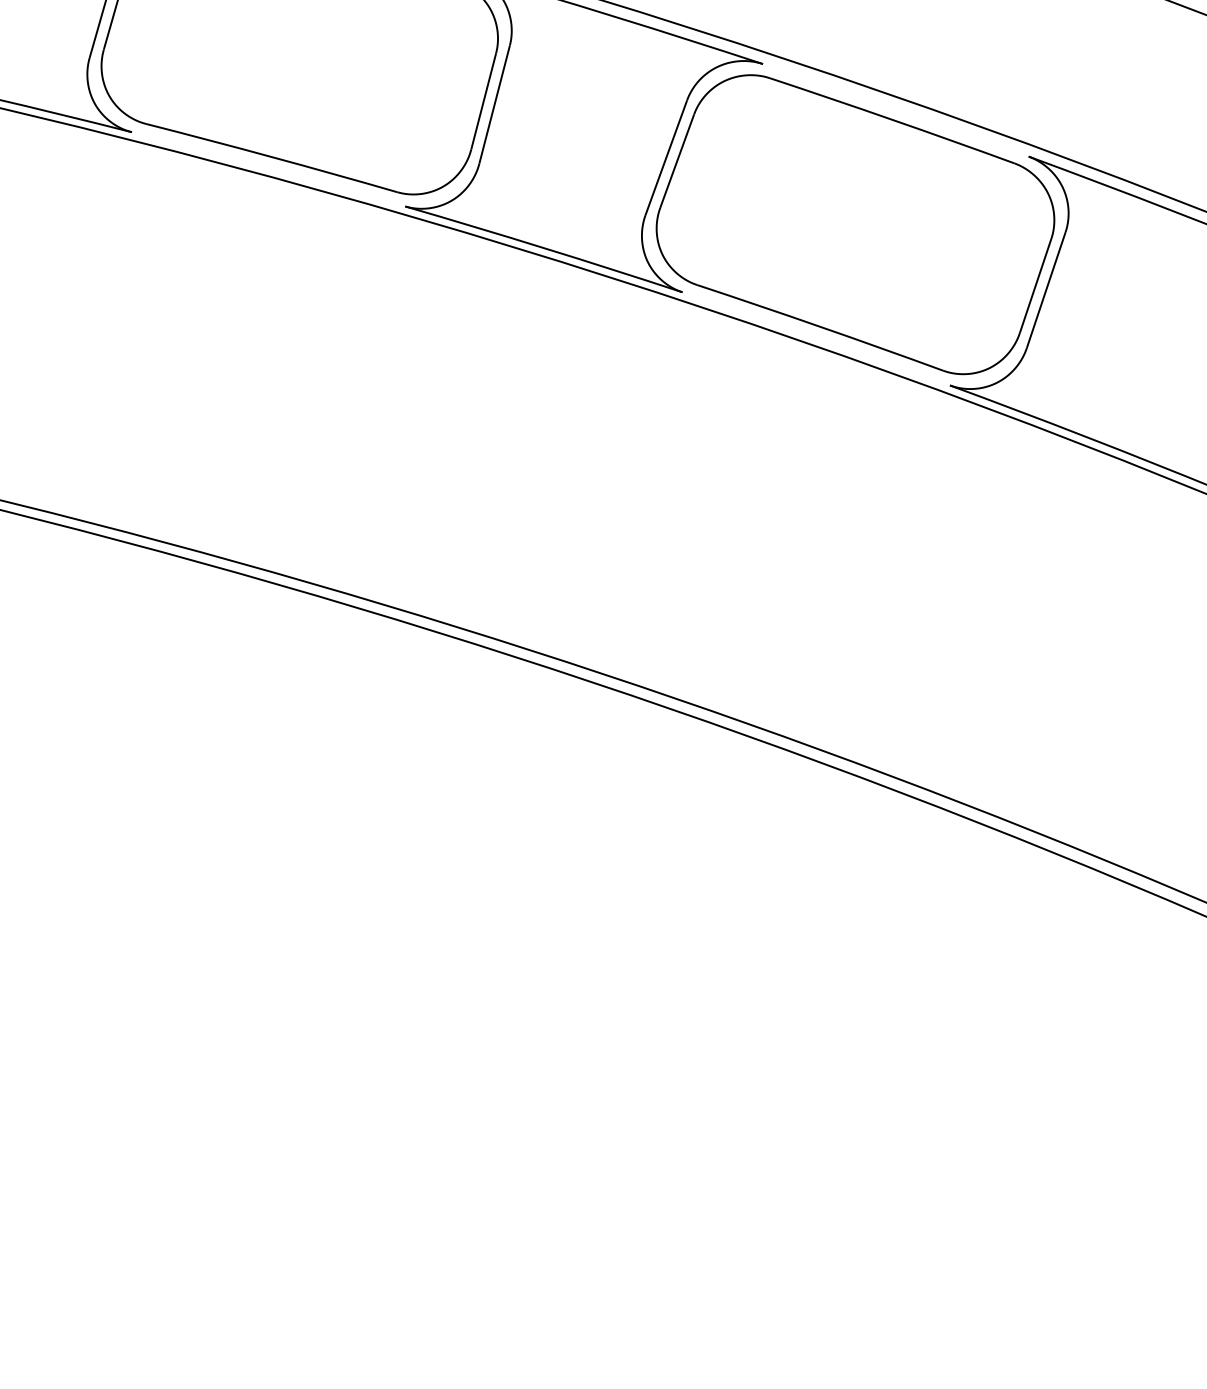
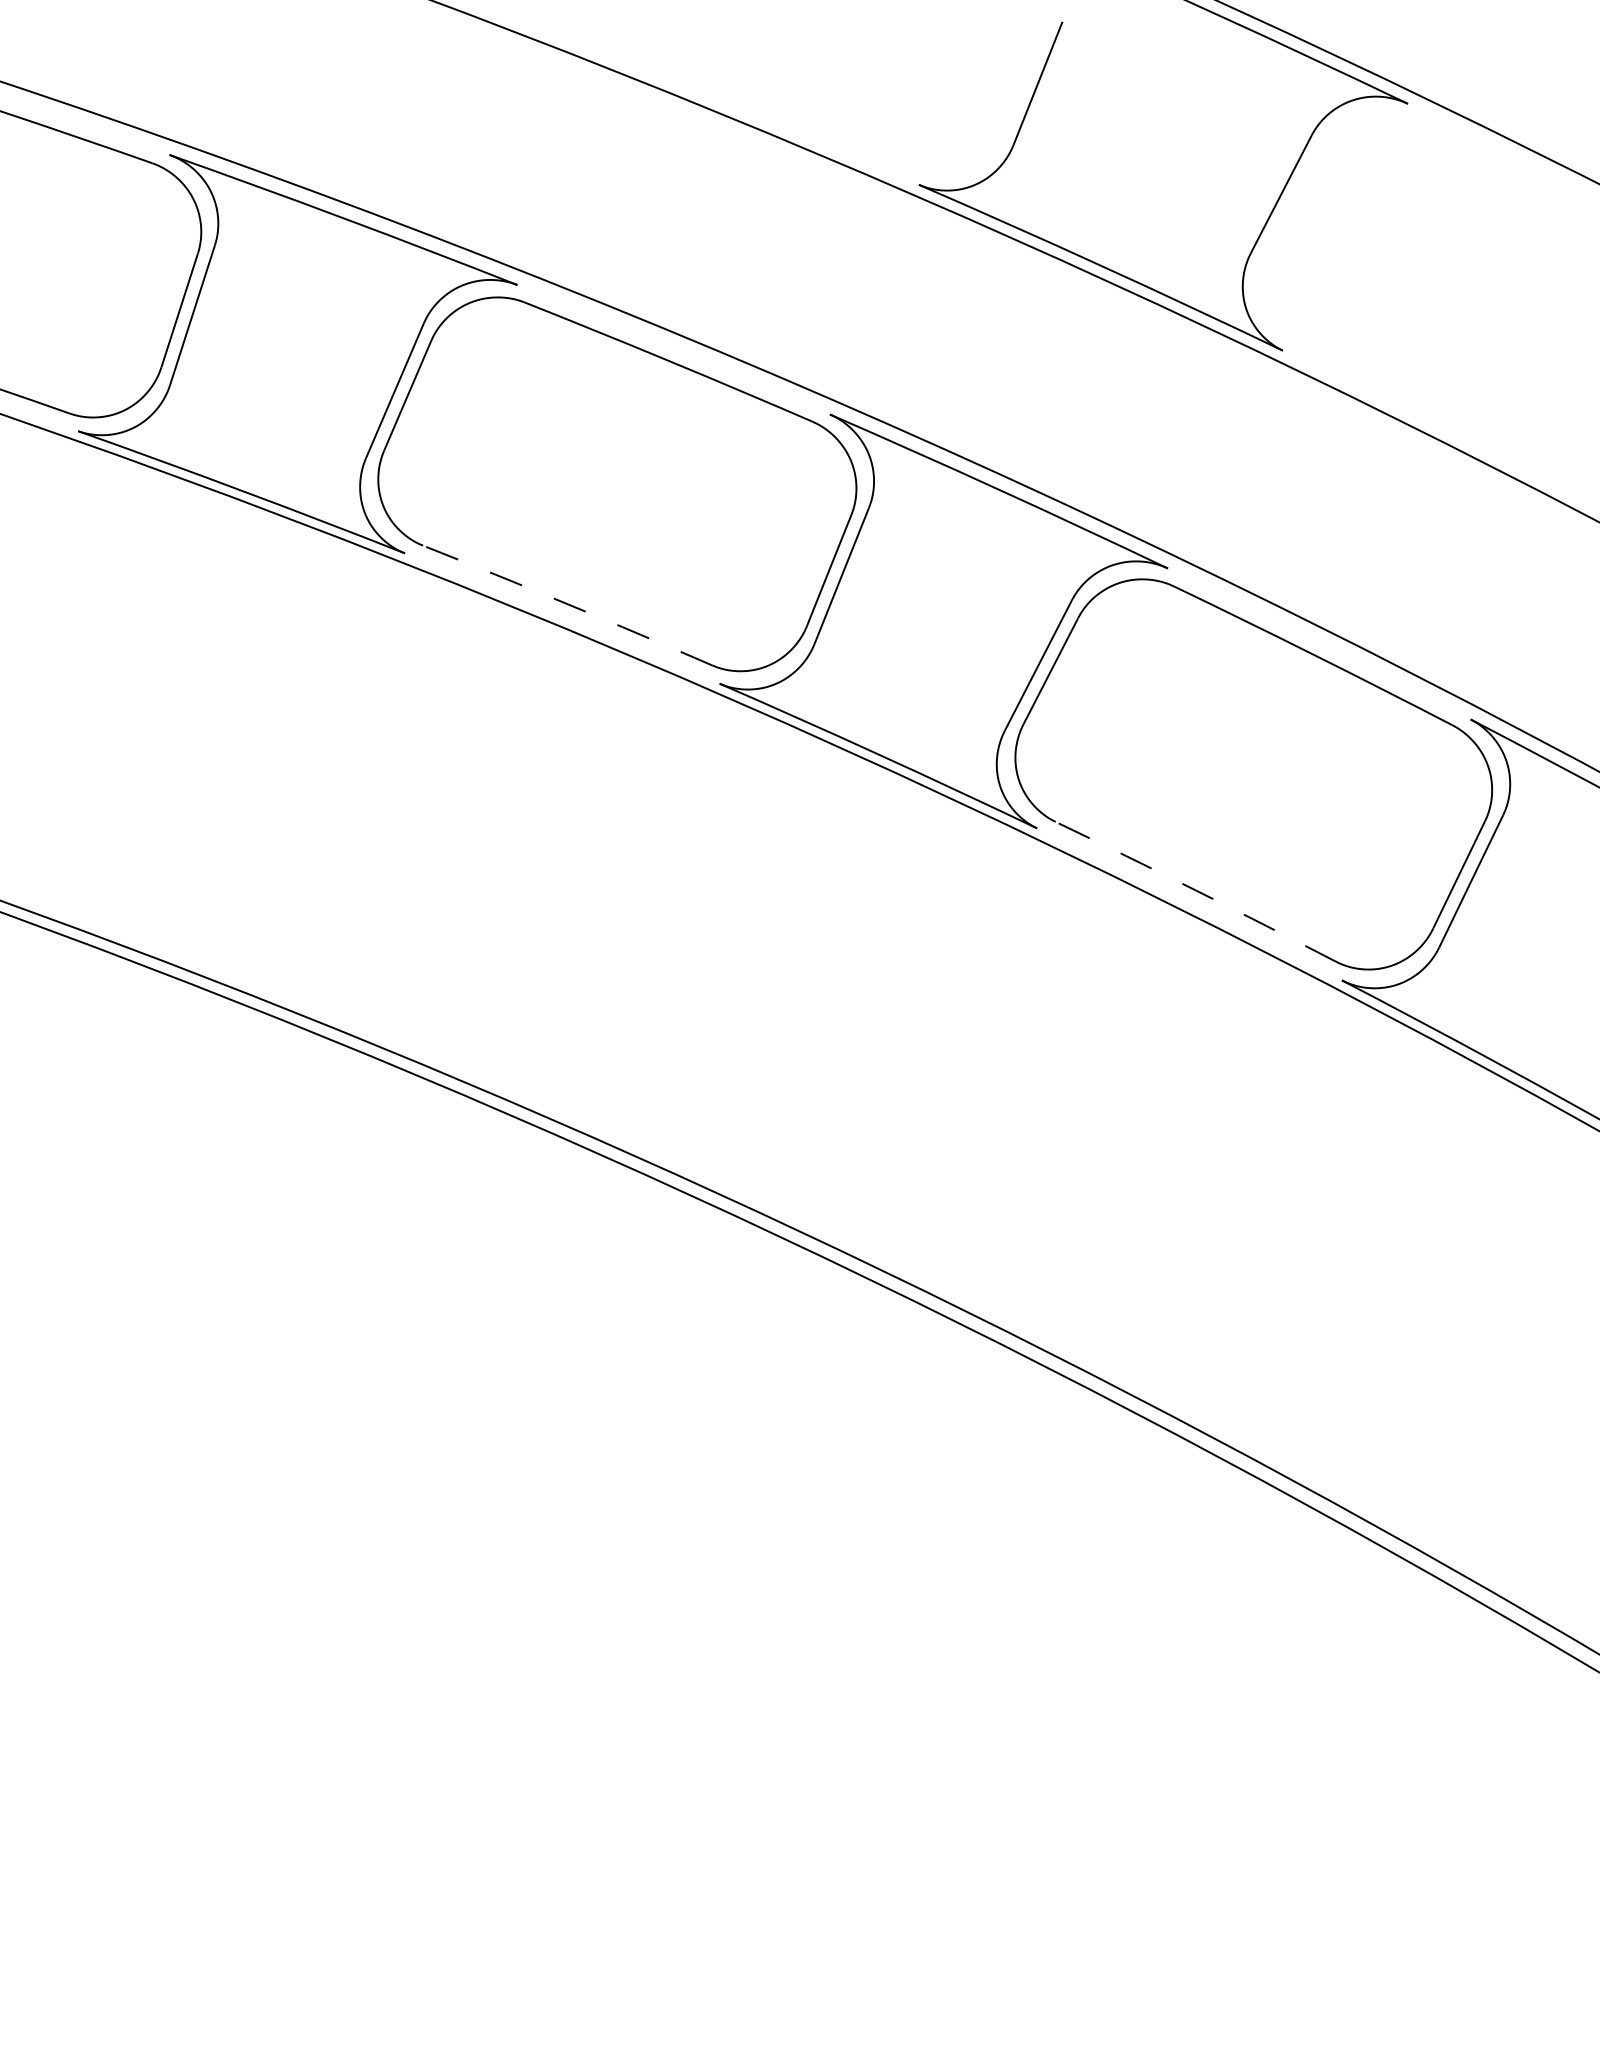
arc: (272, 157) -> (568, 604), solid -> dashed
arc: (820, 326) -> (1196, 890), solid -> dashed

